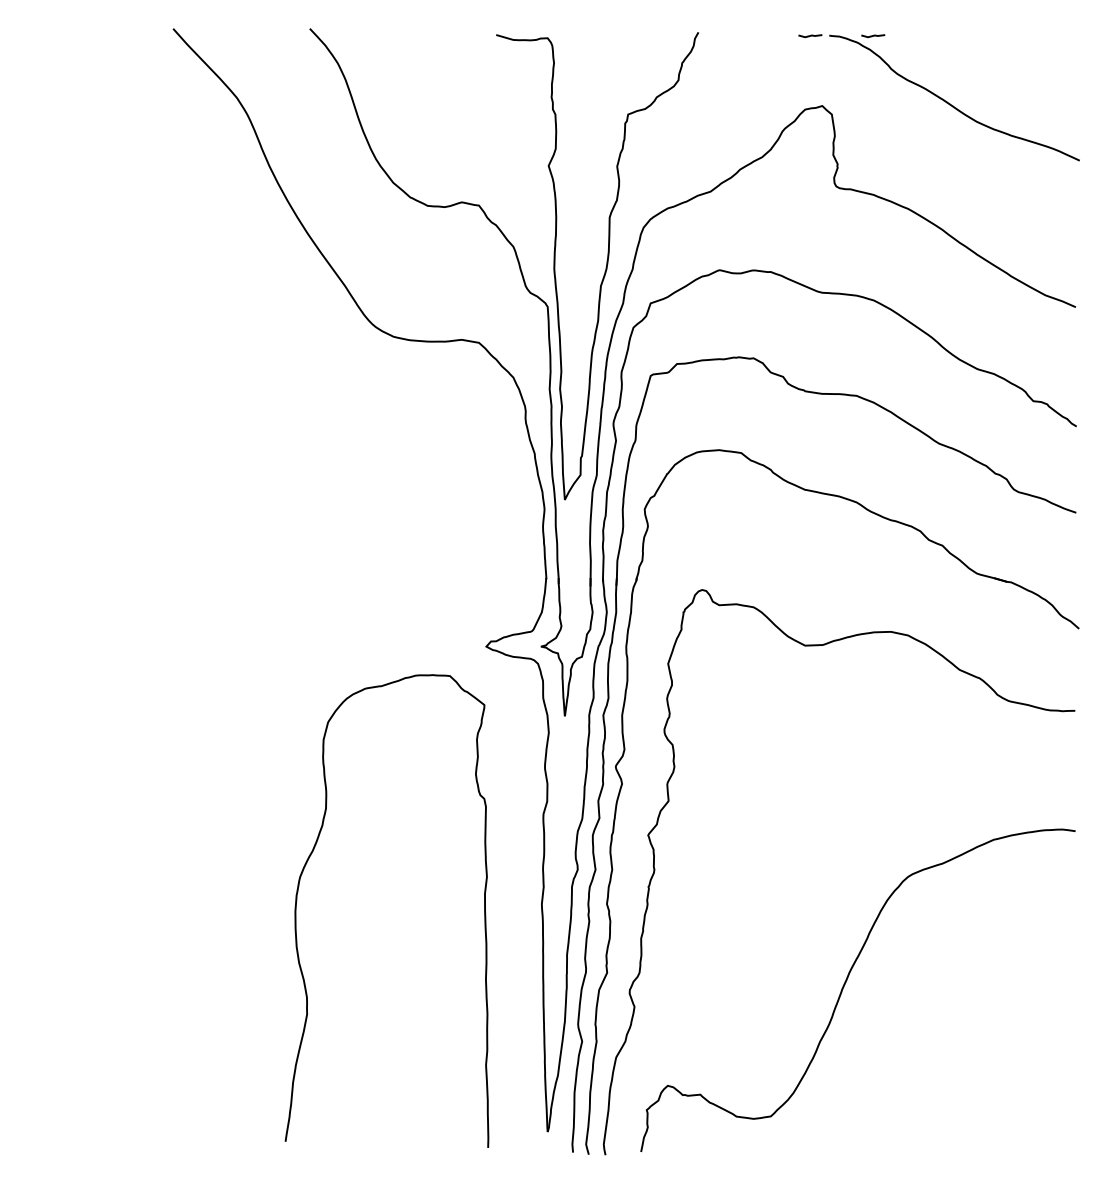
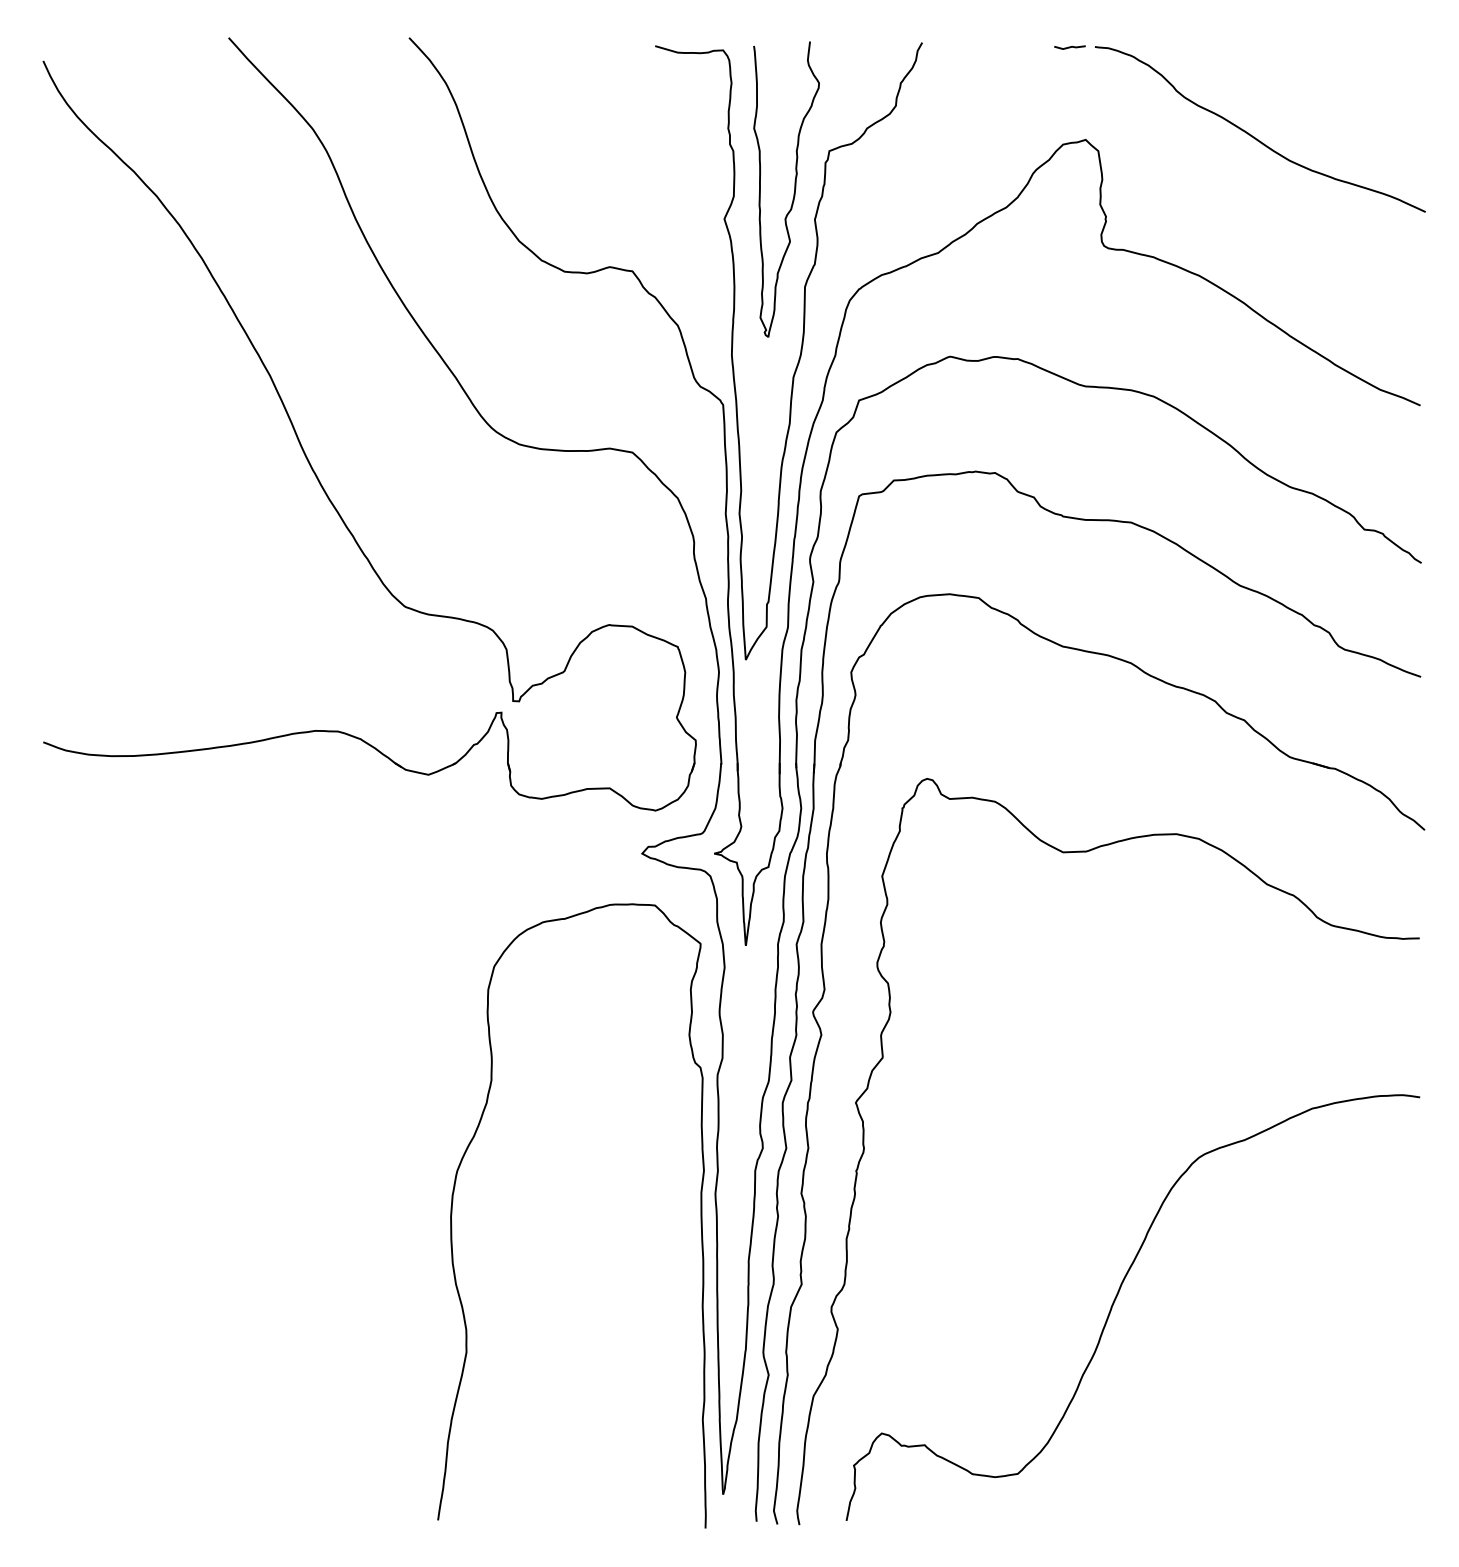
line: (872, 36) -> (1152, 47), removed
curve: (601, 143) -> (794, 189), added
part: (235, 351) -> (311, 464), added
curve: (297, 900) -> (453, 1201), moved

